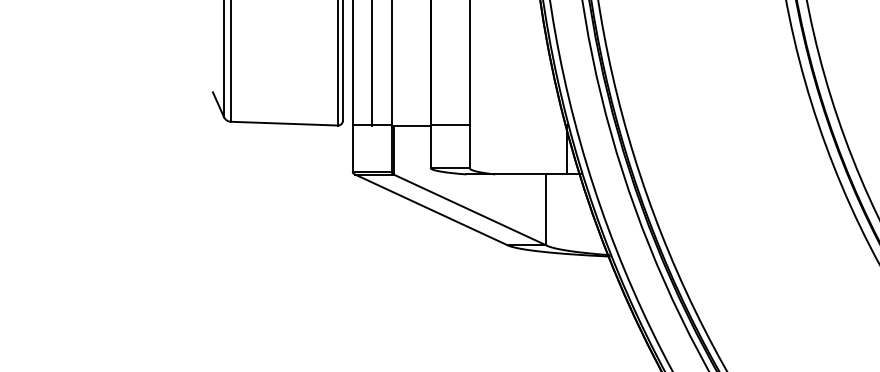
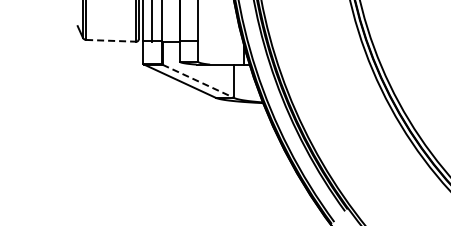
line: (284, 122) -> (111, 40), solid -> dashed
line: (470, 210) -> (198, 81), solid -> dashed

